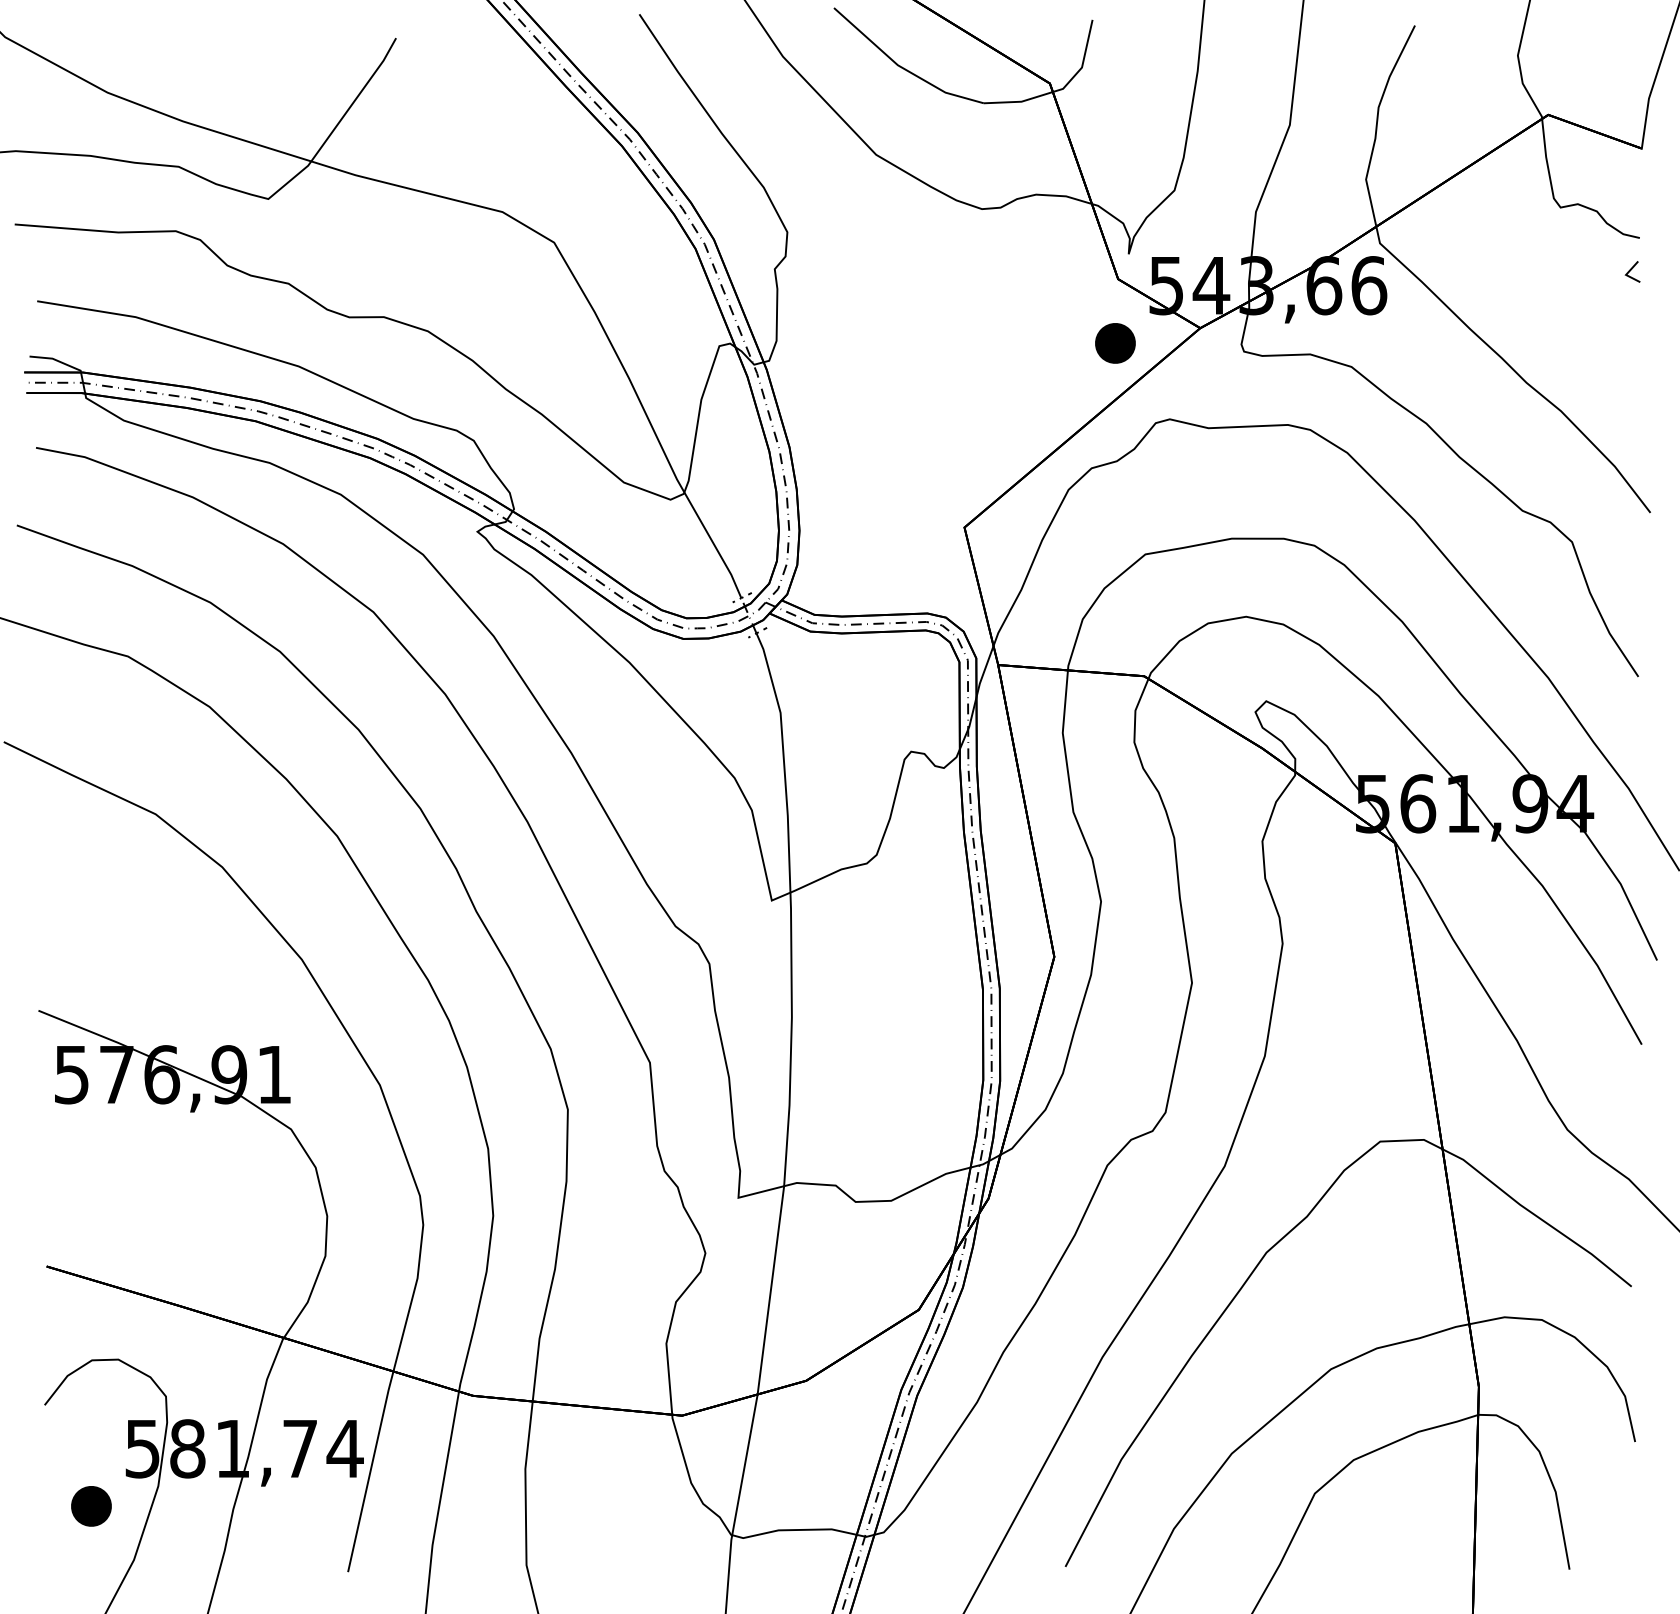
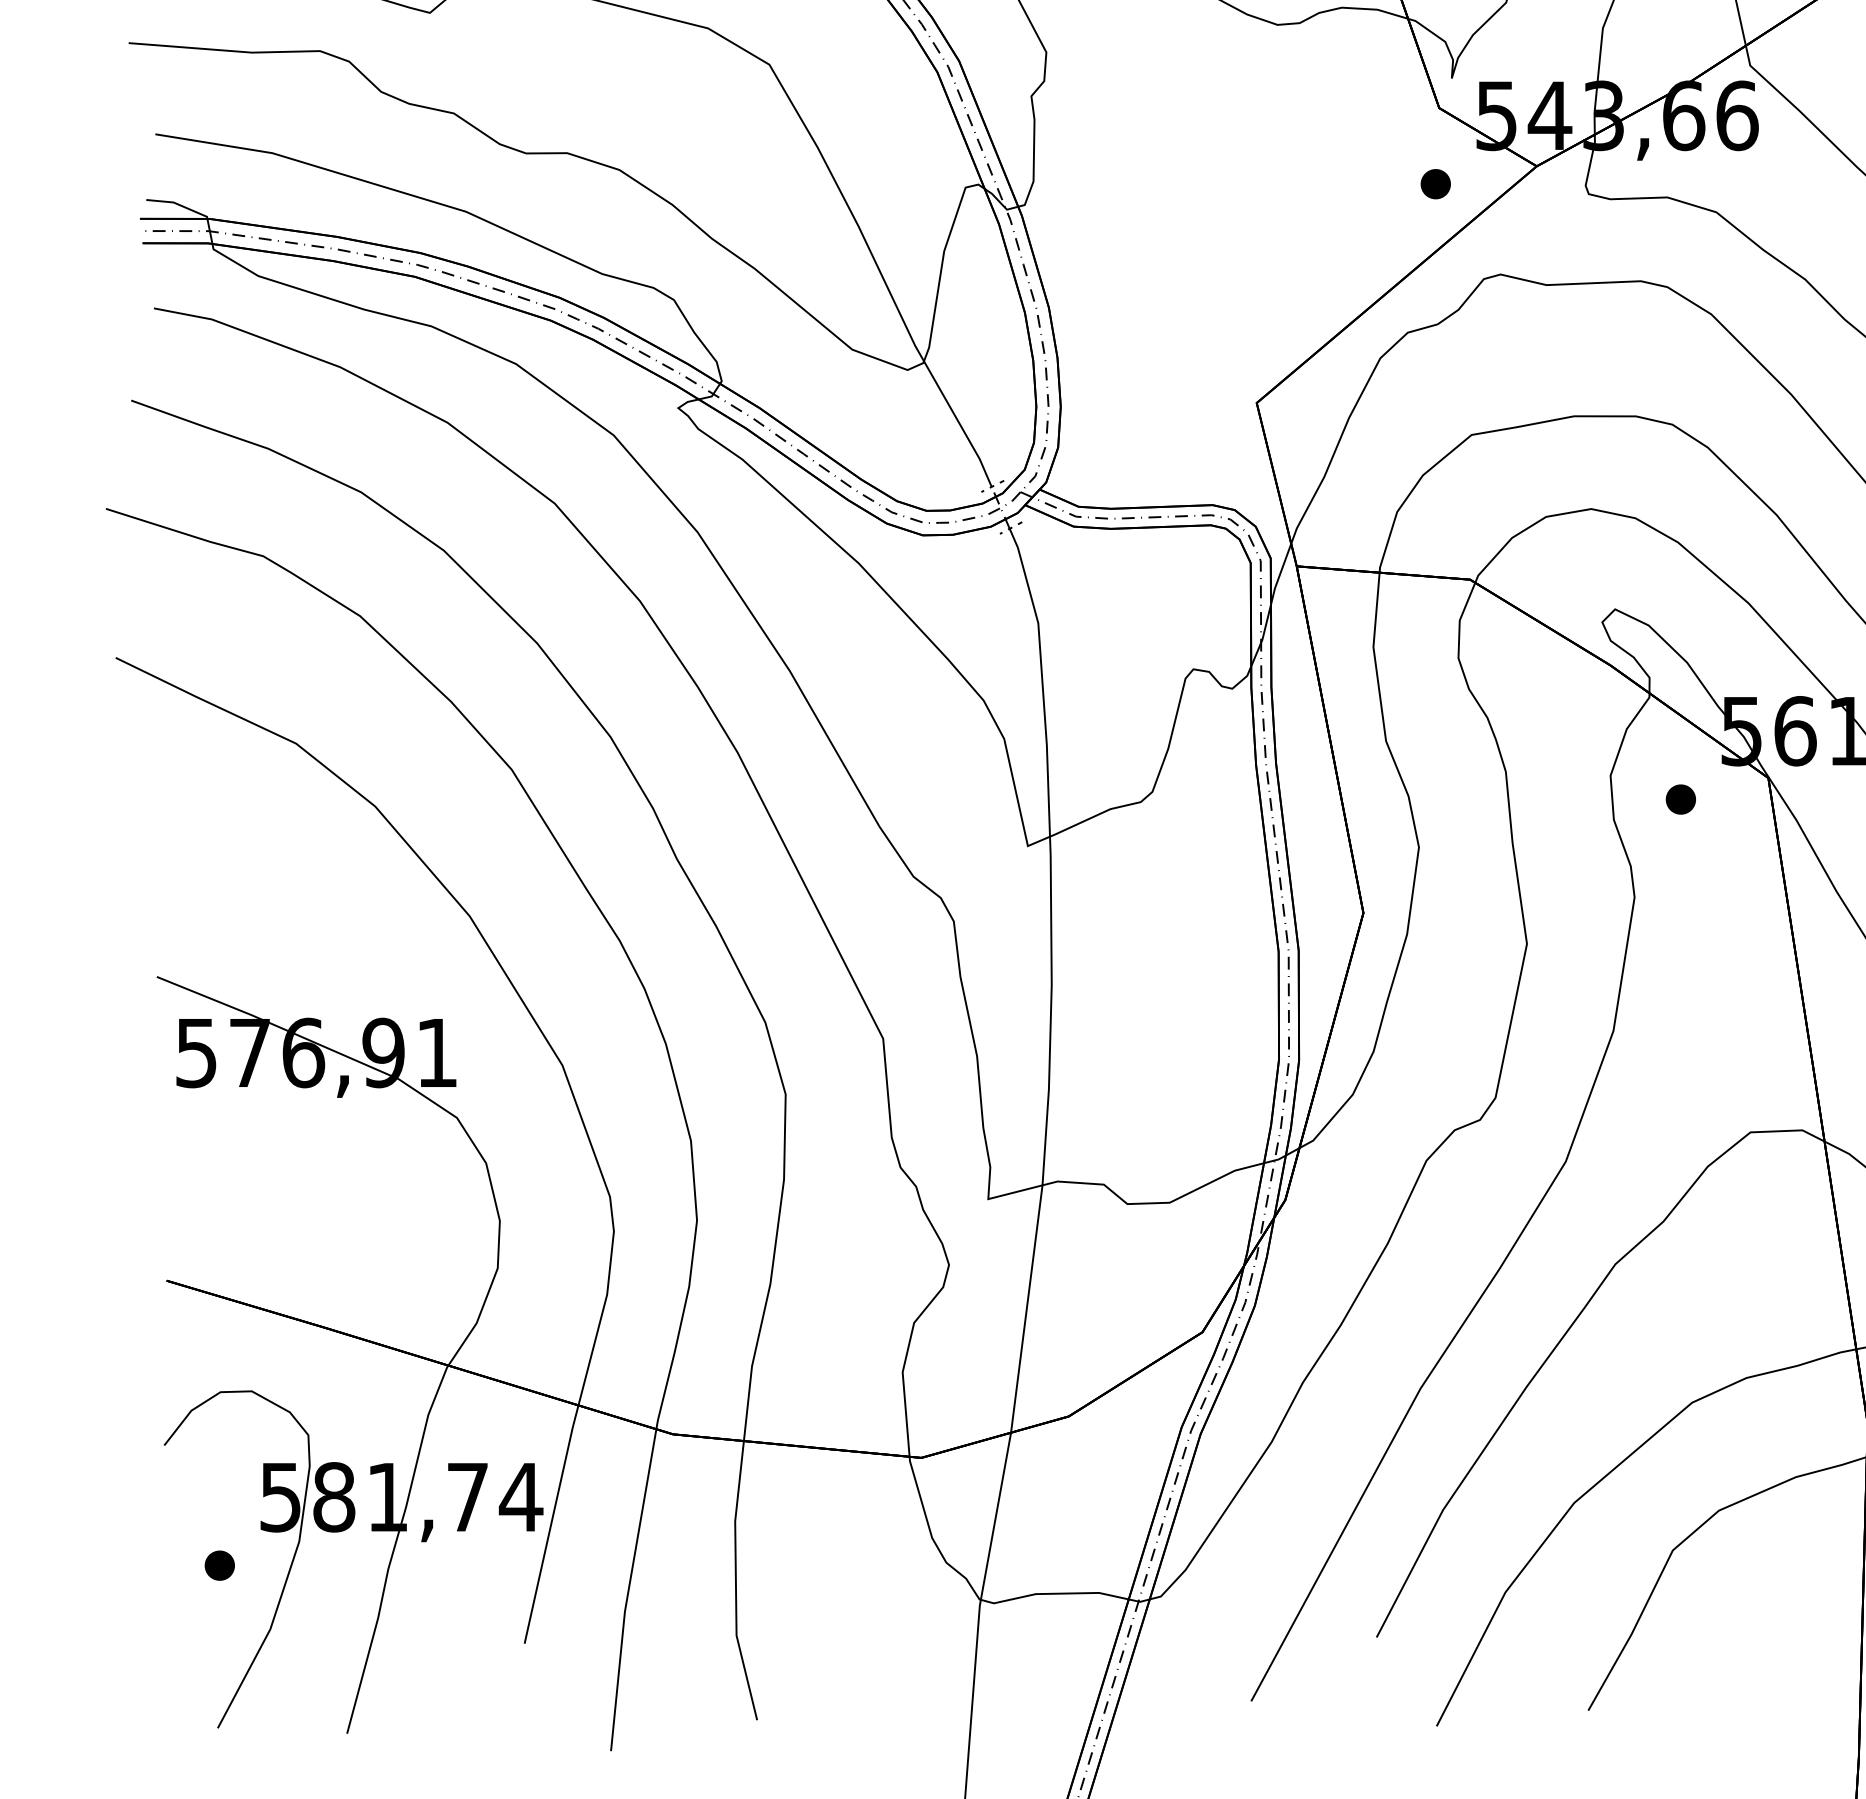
part: (1114, 342) -> (1434, 183), size x0.62
part: (1321, 861) -> (1680, 799), added
part: (91, 1506) -> (219, 1565), size x0.62

